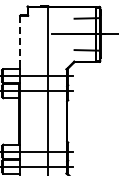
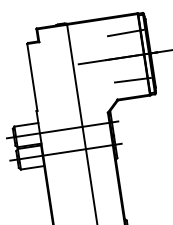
line: (20, 38) -> (32, 77), dashed -> solid

